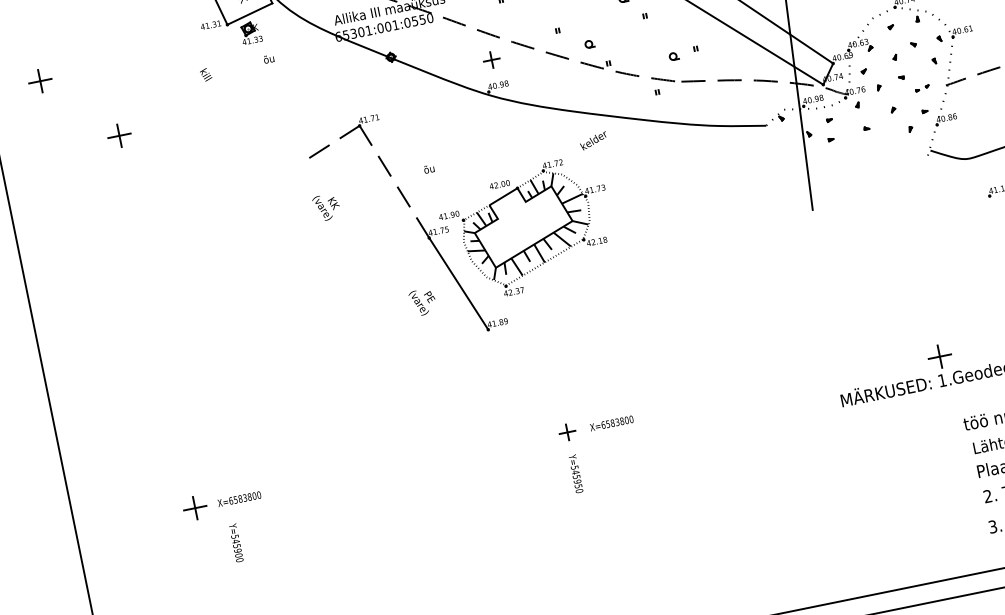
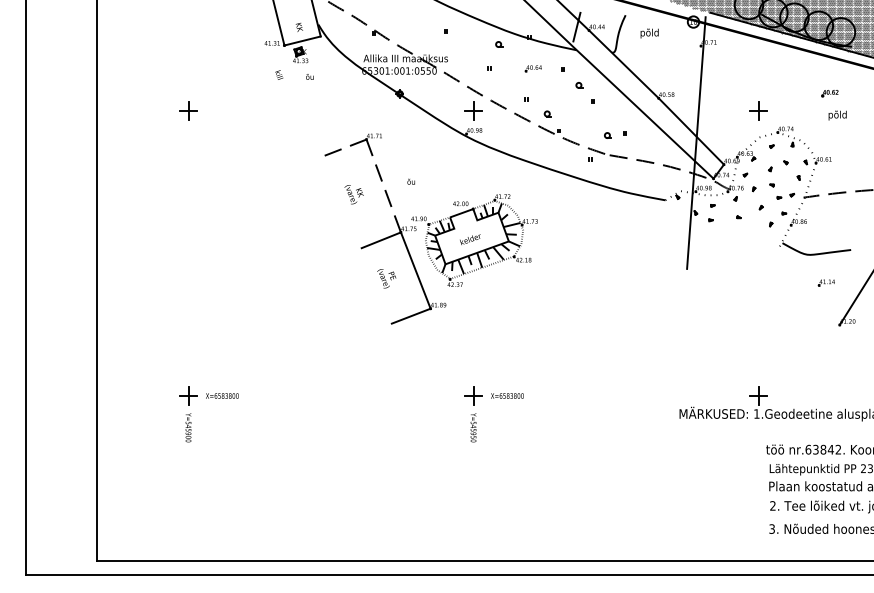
part: (491, 59) -> (473, 110), size x1.43
text: (206, 73) -> (279, 74), moved
part: (40, 80) -> (138, 58), removed
part: (921, 87) -> (785, 195), size x1.67
text: (593, 140) -> (470, 239), moved
text: (325, 207) -> (353, 194), moved
line: (404, 253) -> (380, 240), added
line: (463, 343) -> (410, 315), added
part: (567, 431) -> (473, 395), size x1.43
text: (236, 542) -> (188, 427), moved

